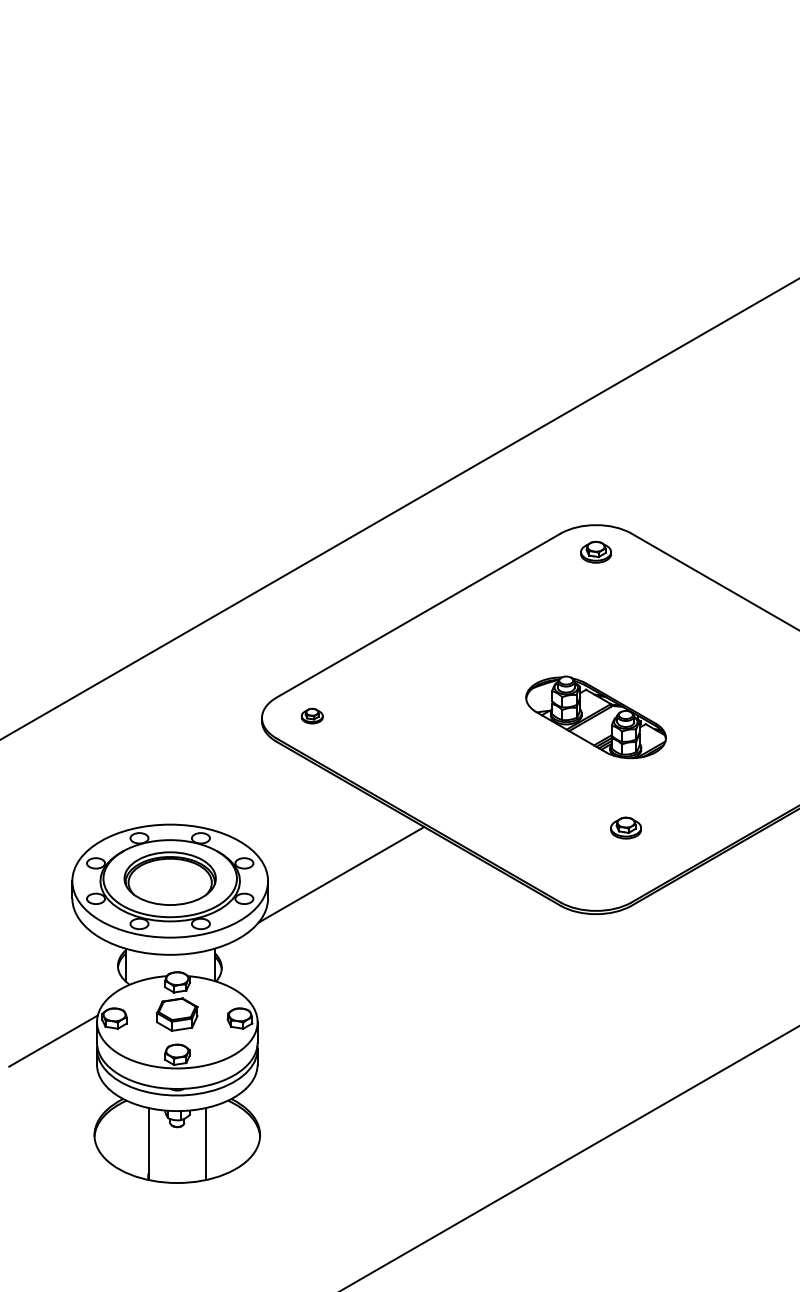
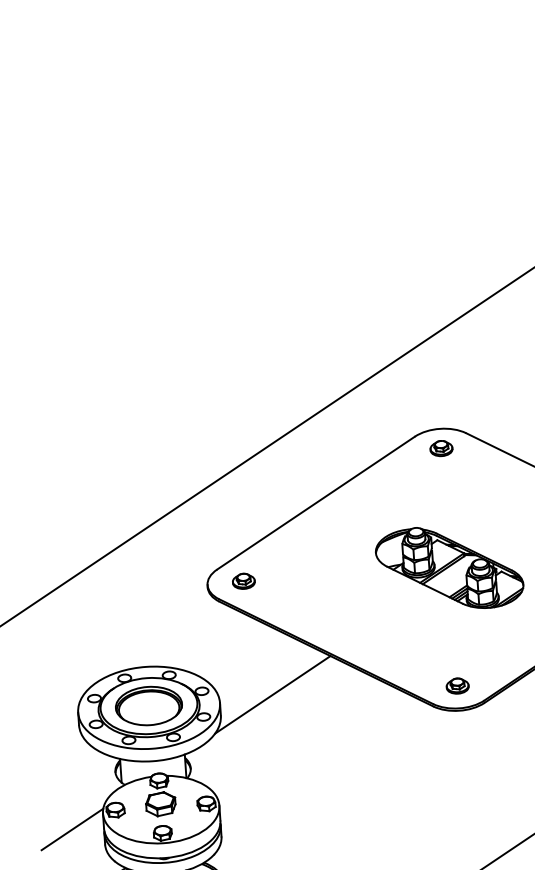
part: (312, 715) -> (244, 580), size x1.43
part: (595, 717) -> (449, 568), size x1.43
part: (625, 827) -> (457, 685), moved

